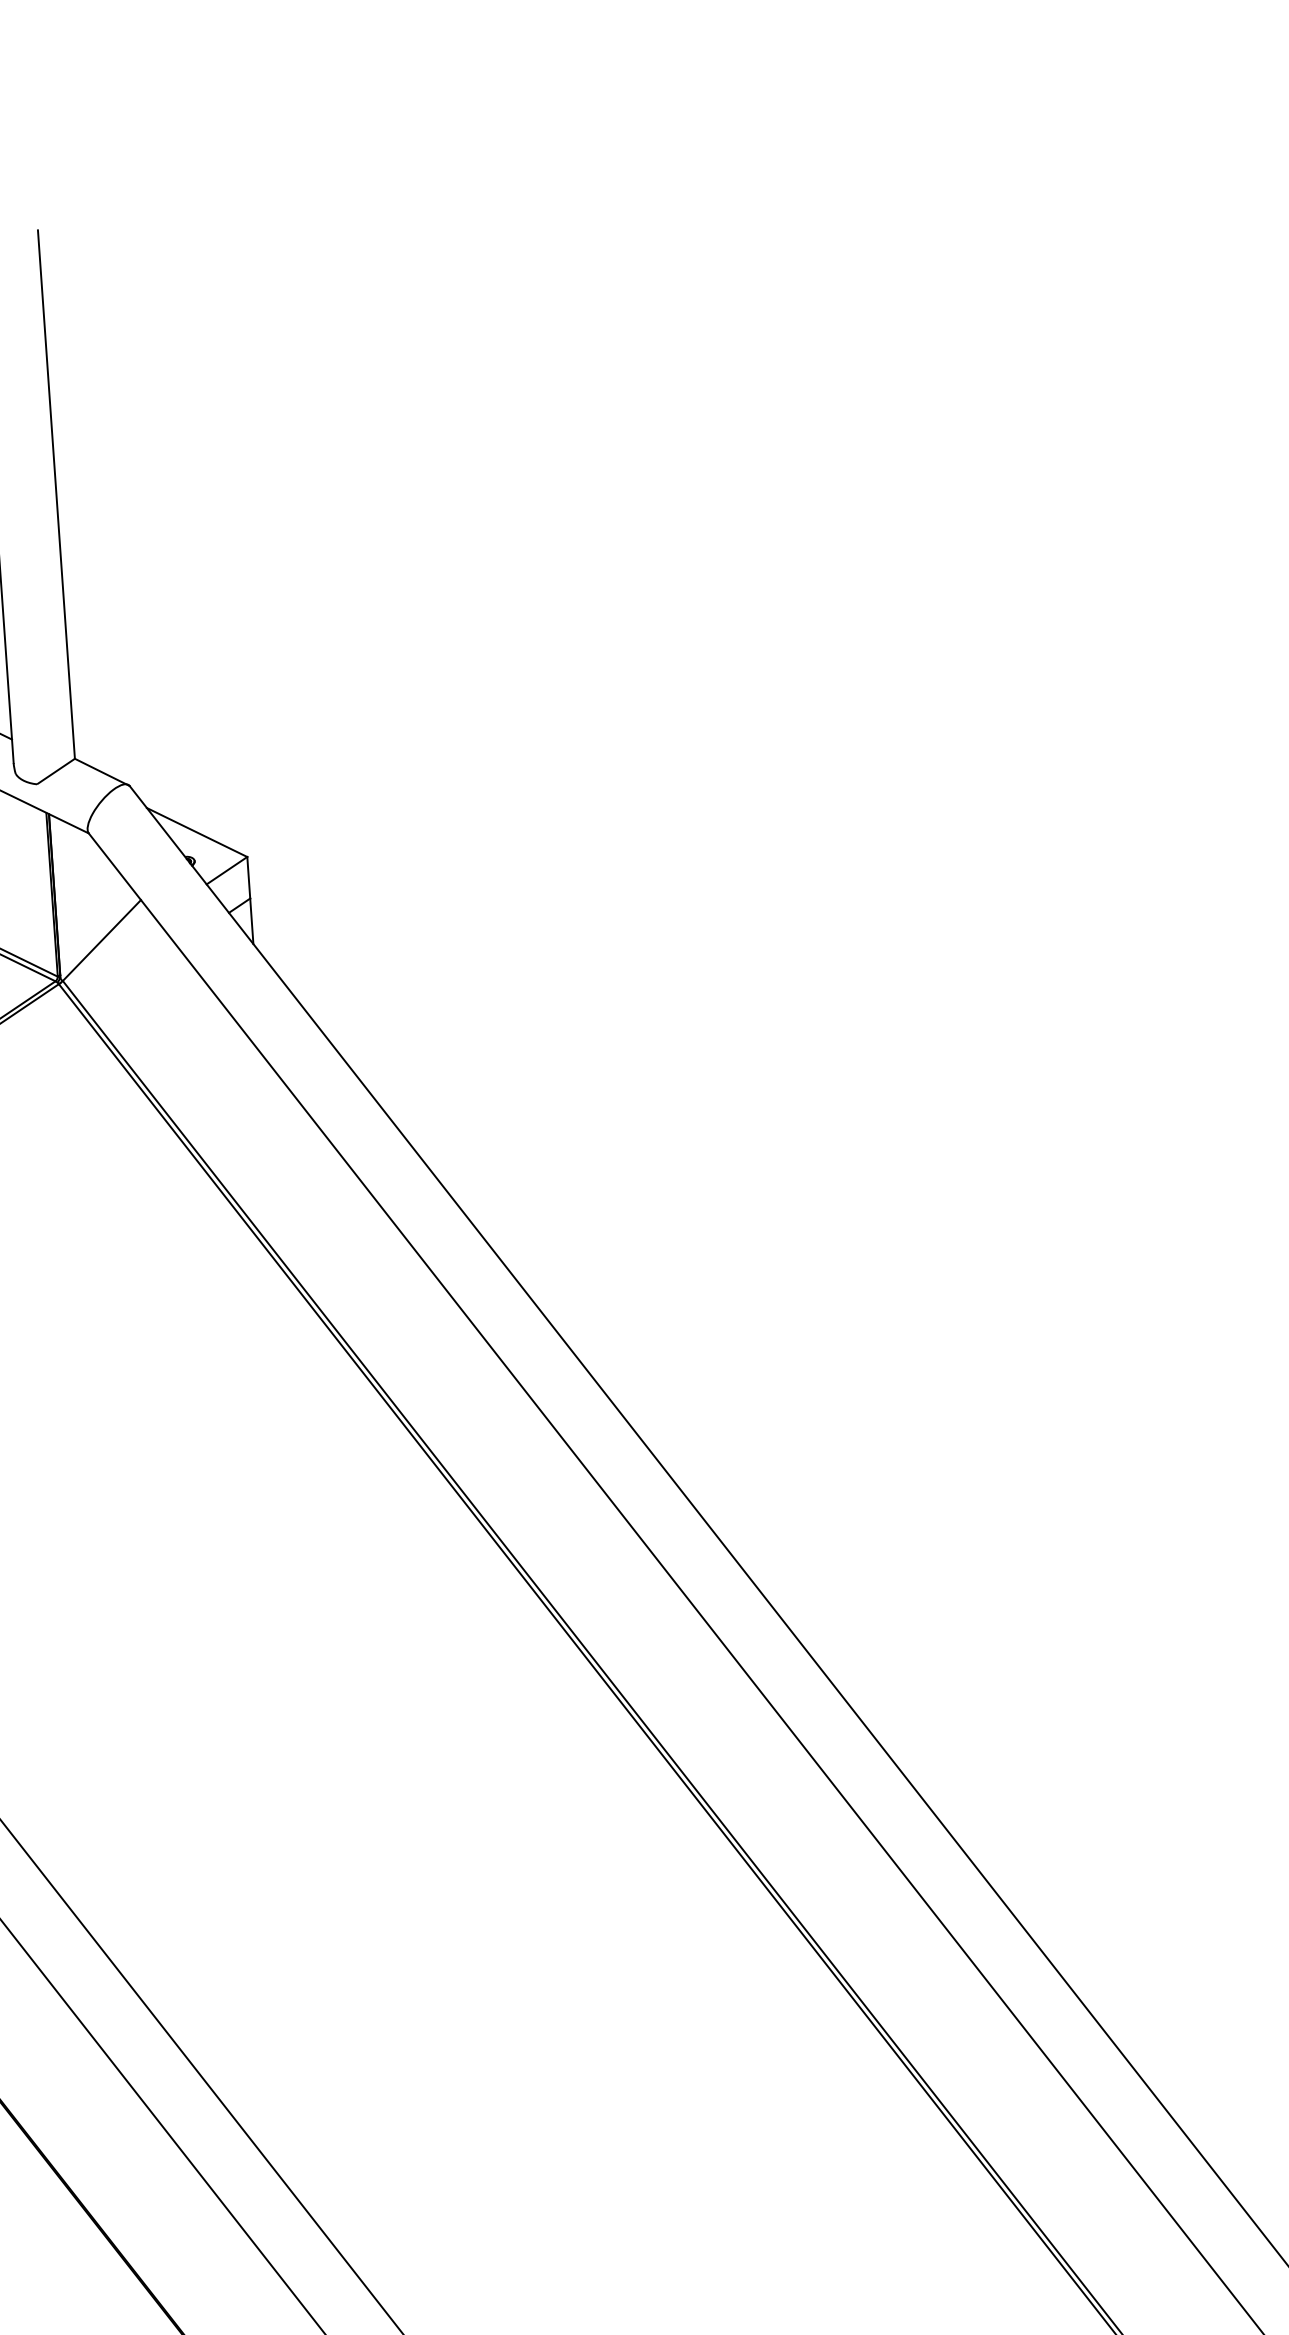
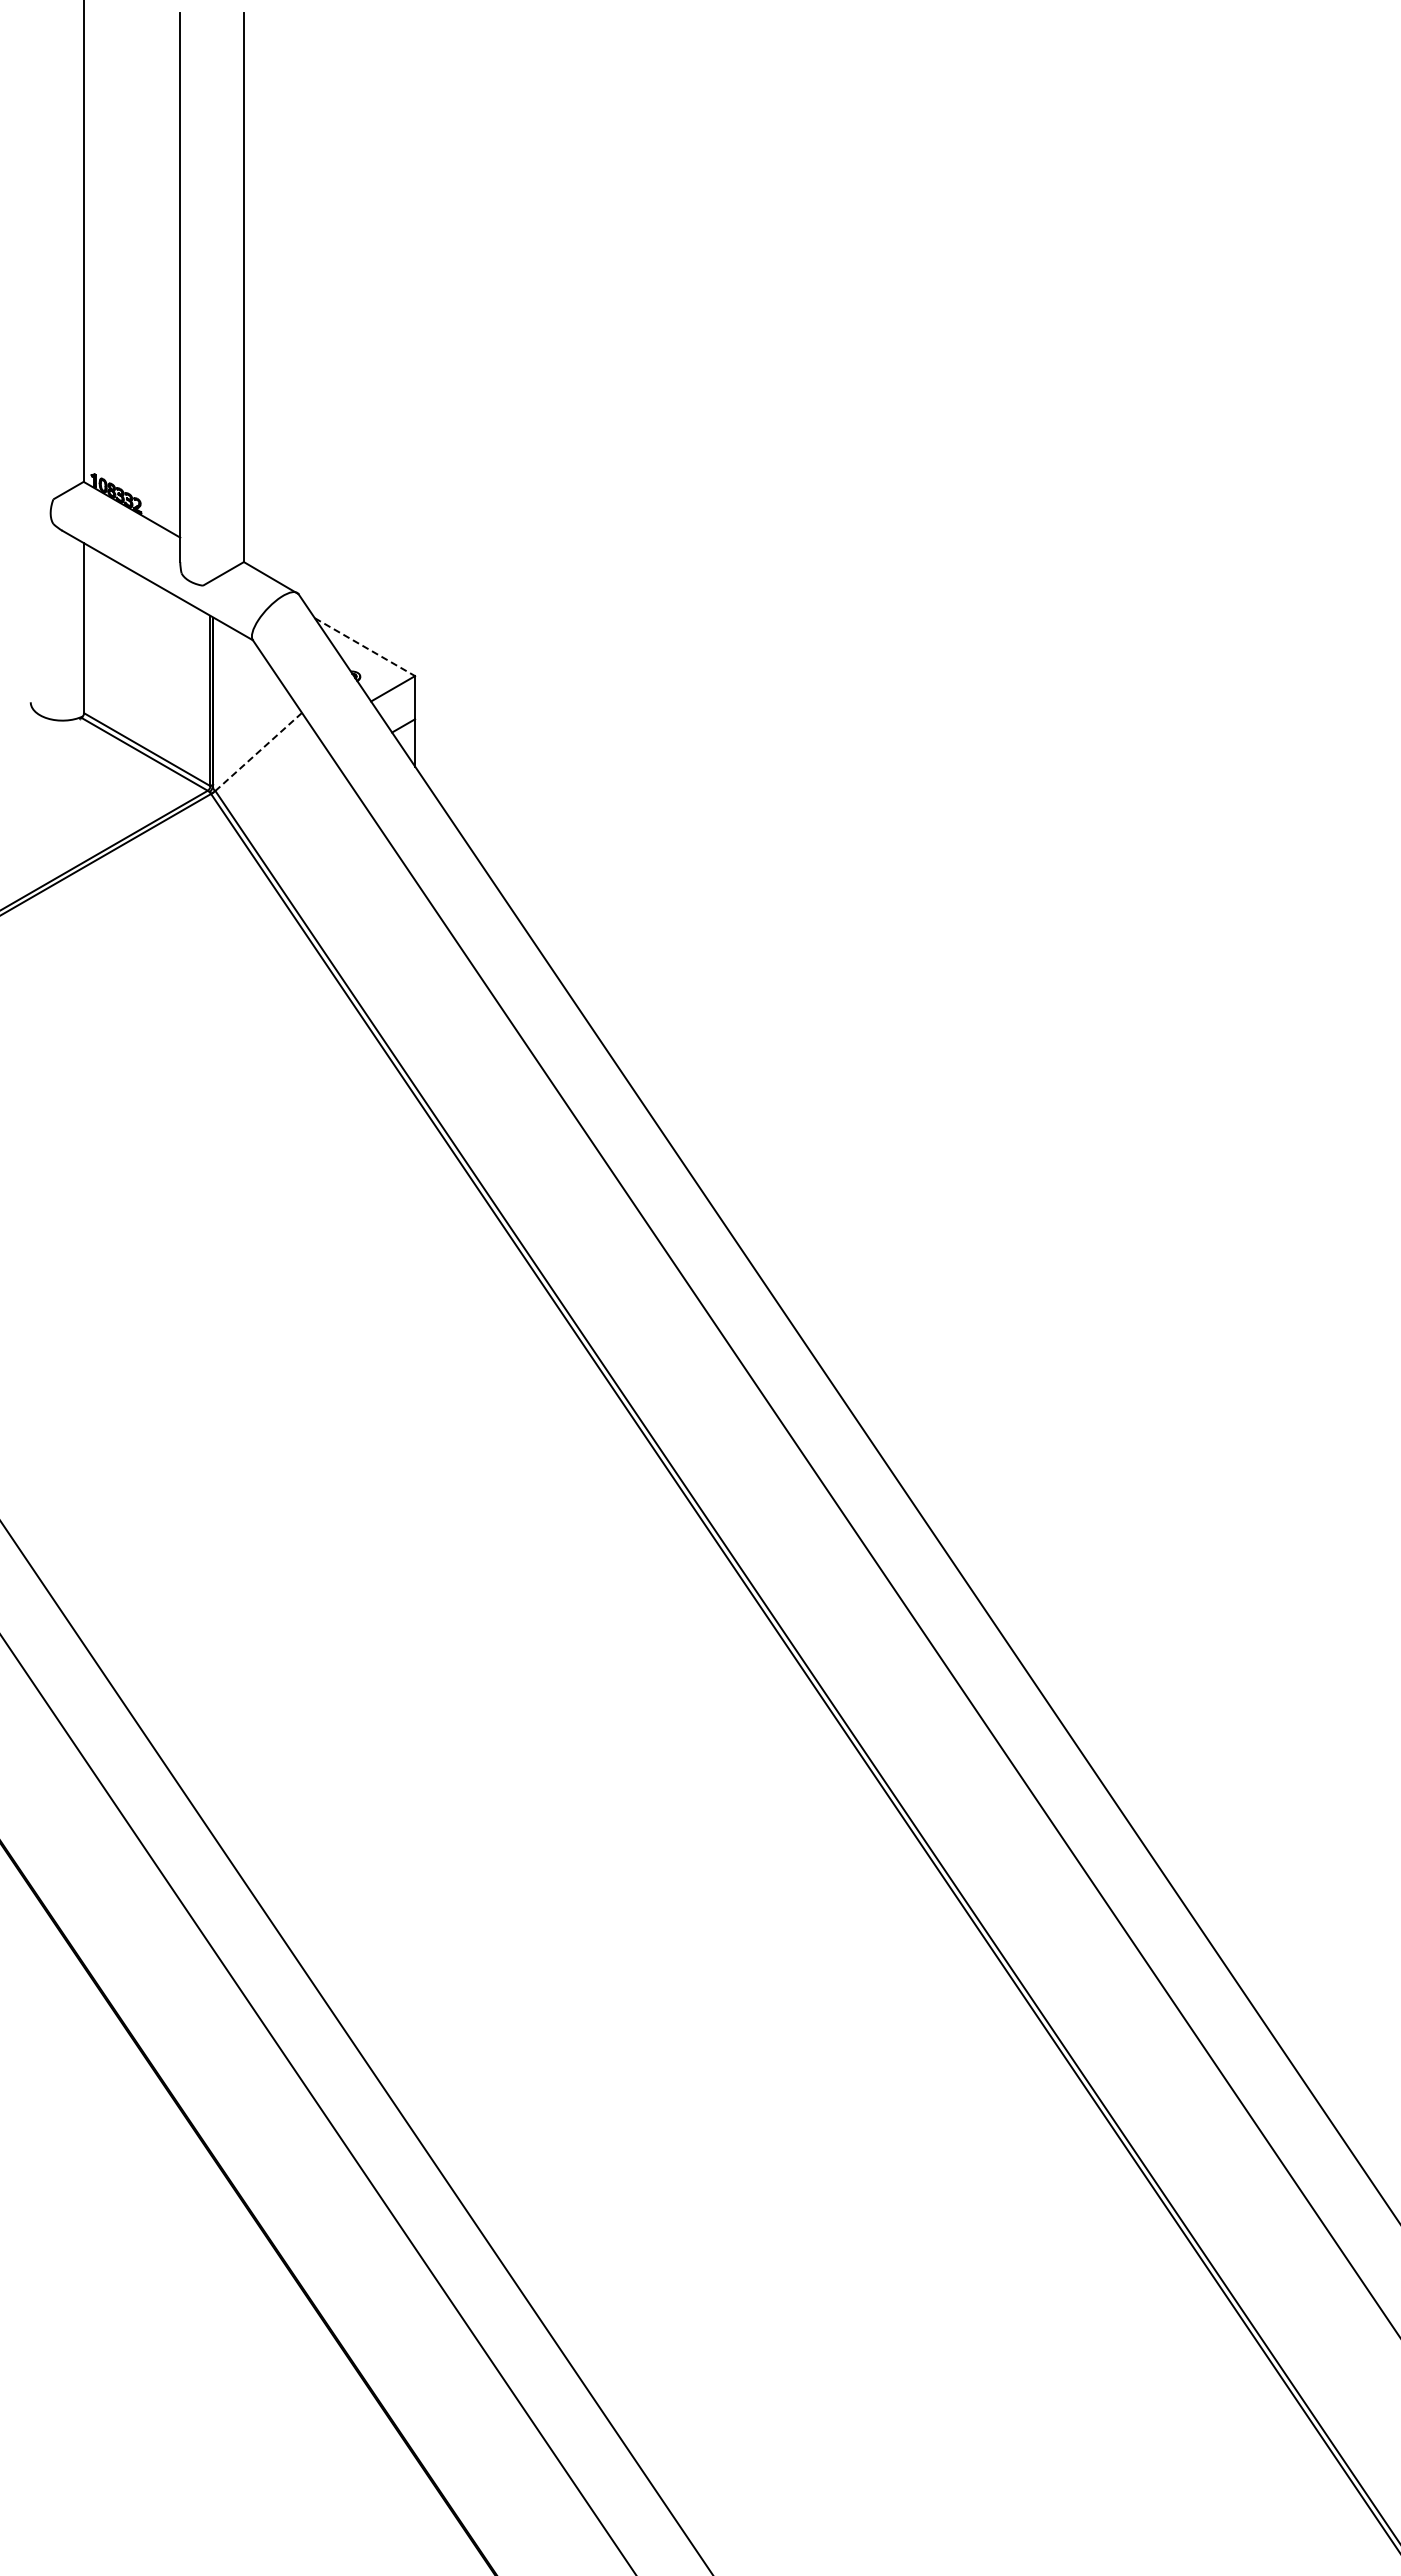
line: (196, 832) -> (364, 647), solid -> dashed
line: (101, 941) -> (258, 752), solid -> dashed

